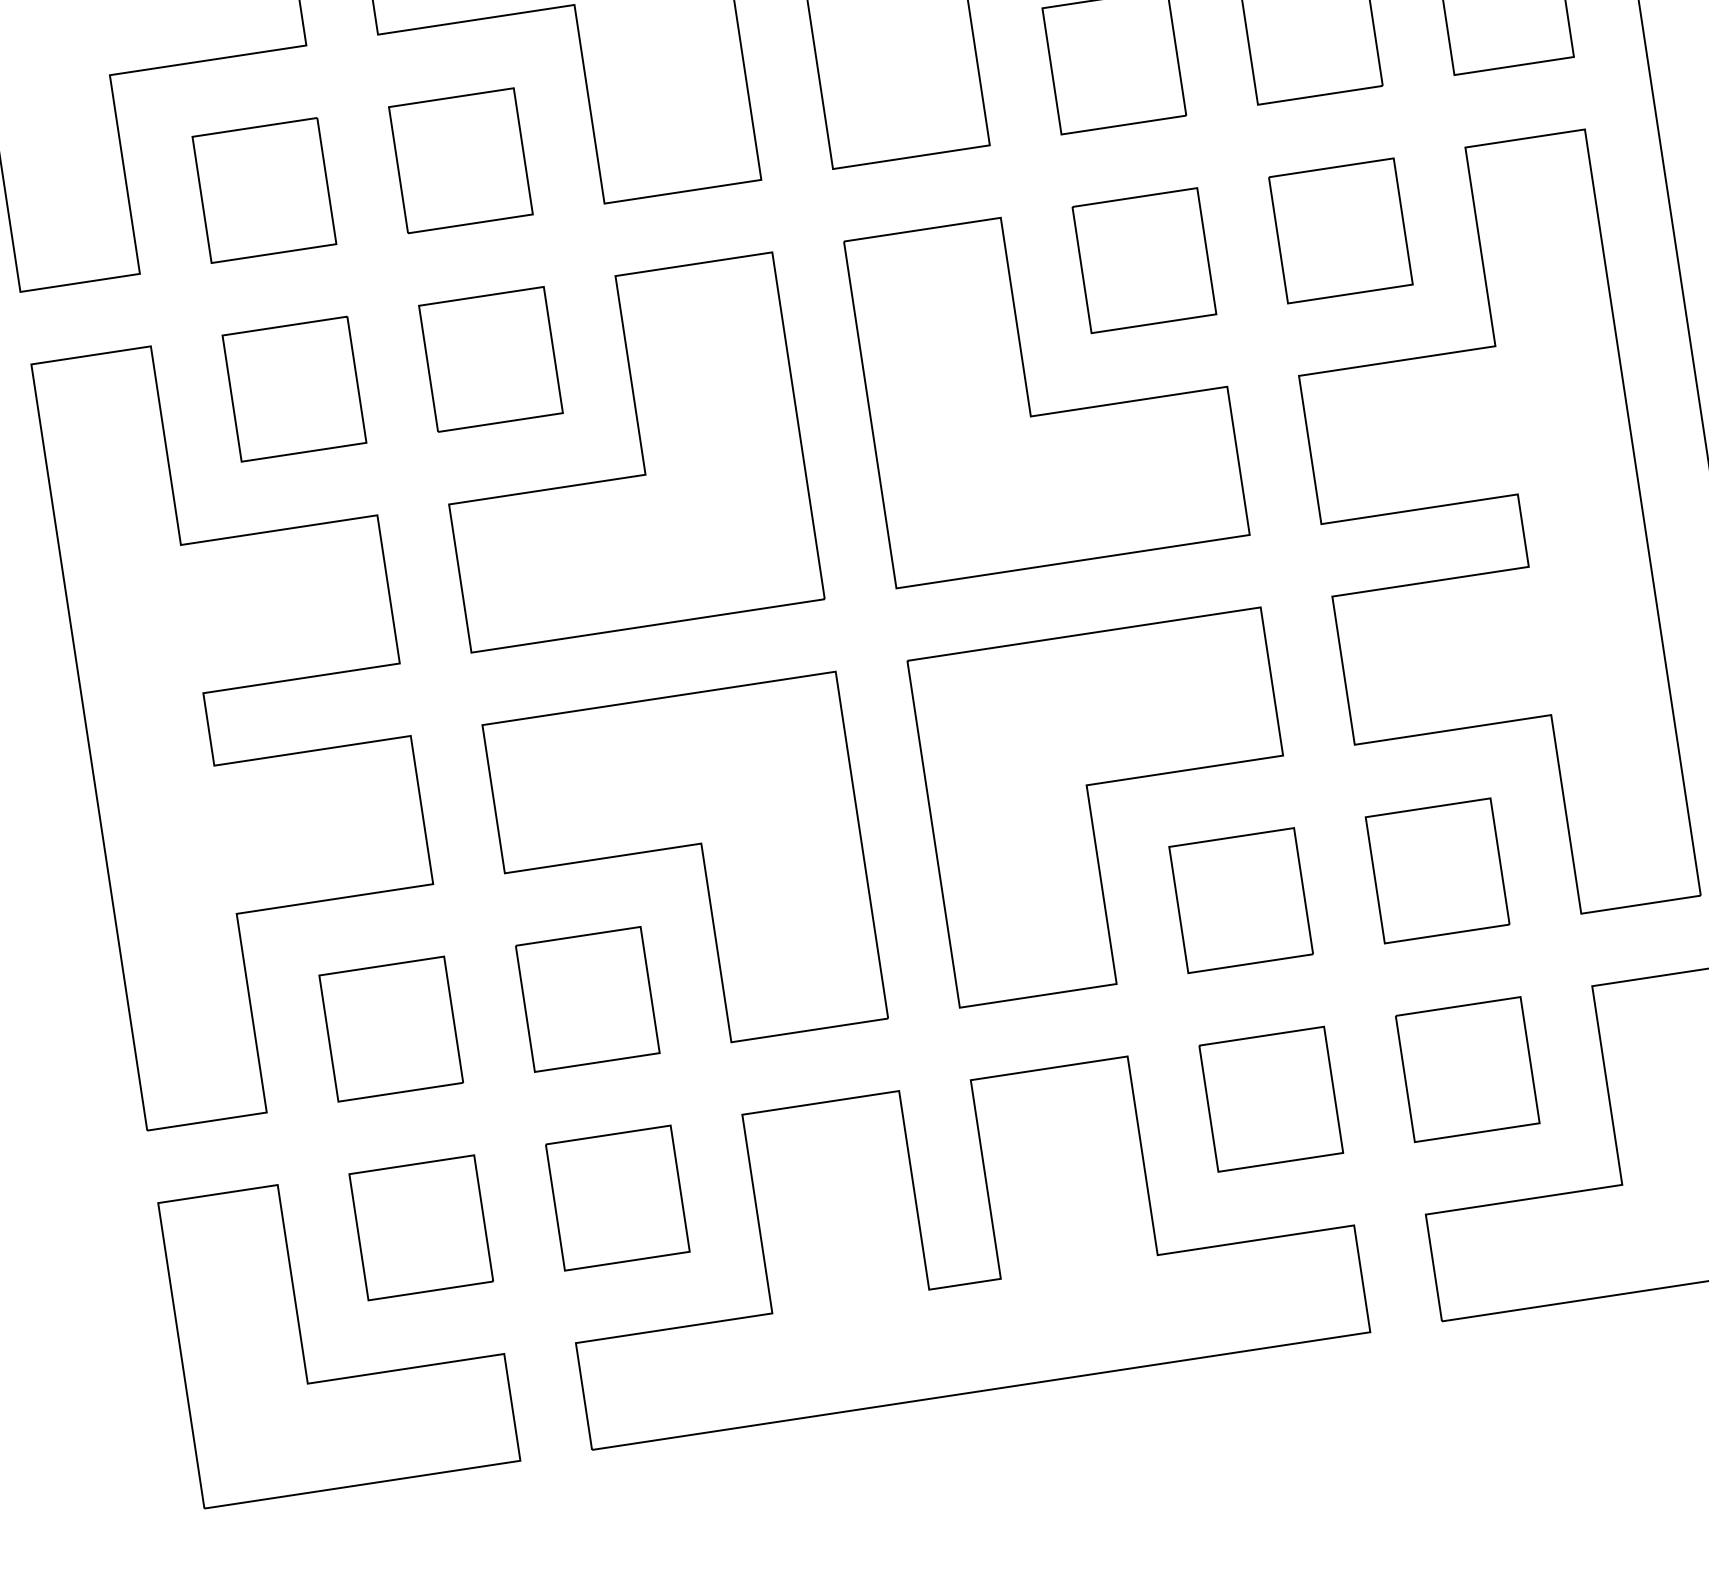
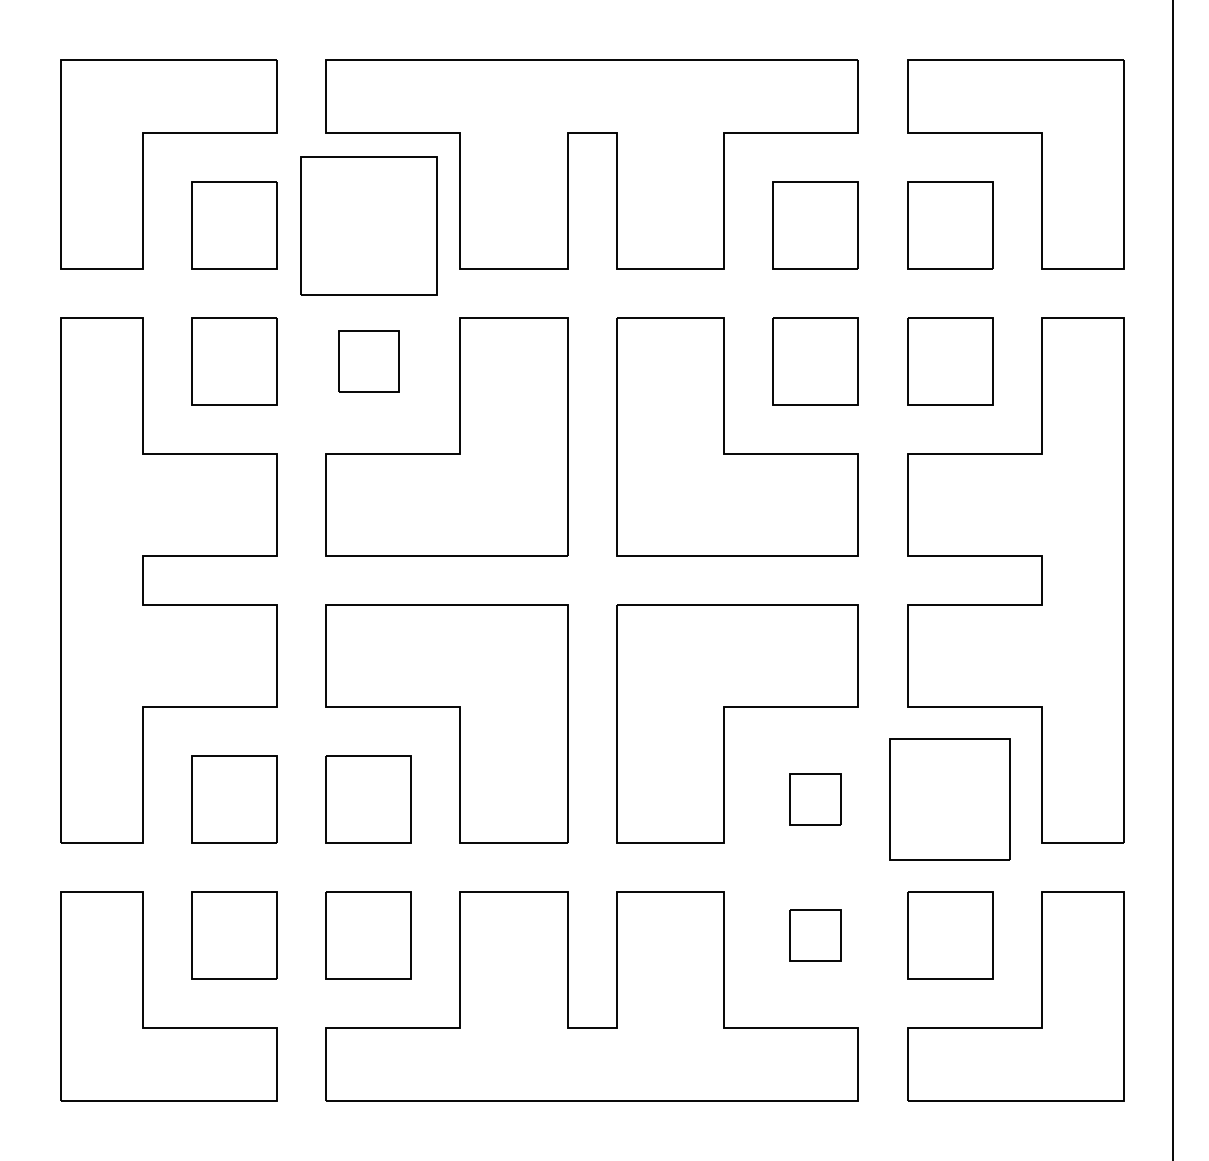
part: (460, 160) -> (368, 225), size x1.6
part: (490, 359) -> (368, 361), size x0.7
part: (1438, 870) -> (950, 799), size x1.4
part: (1240, 900) -> (815, 799), size x0.6
part: (1270, 1099) -> (815, 935), size x0.6

